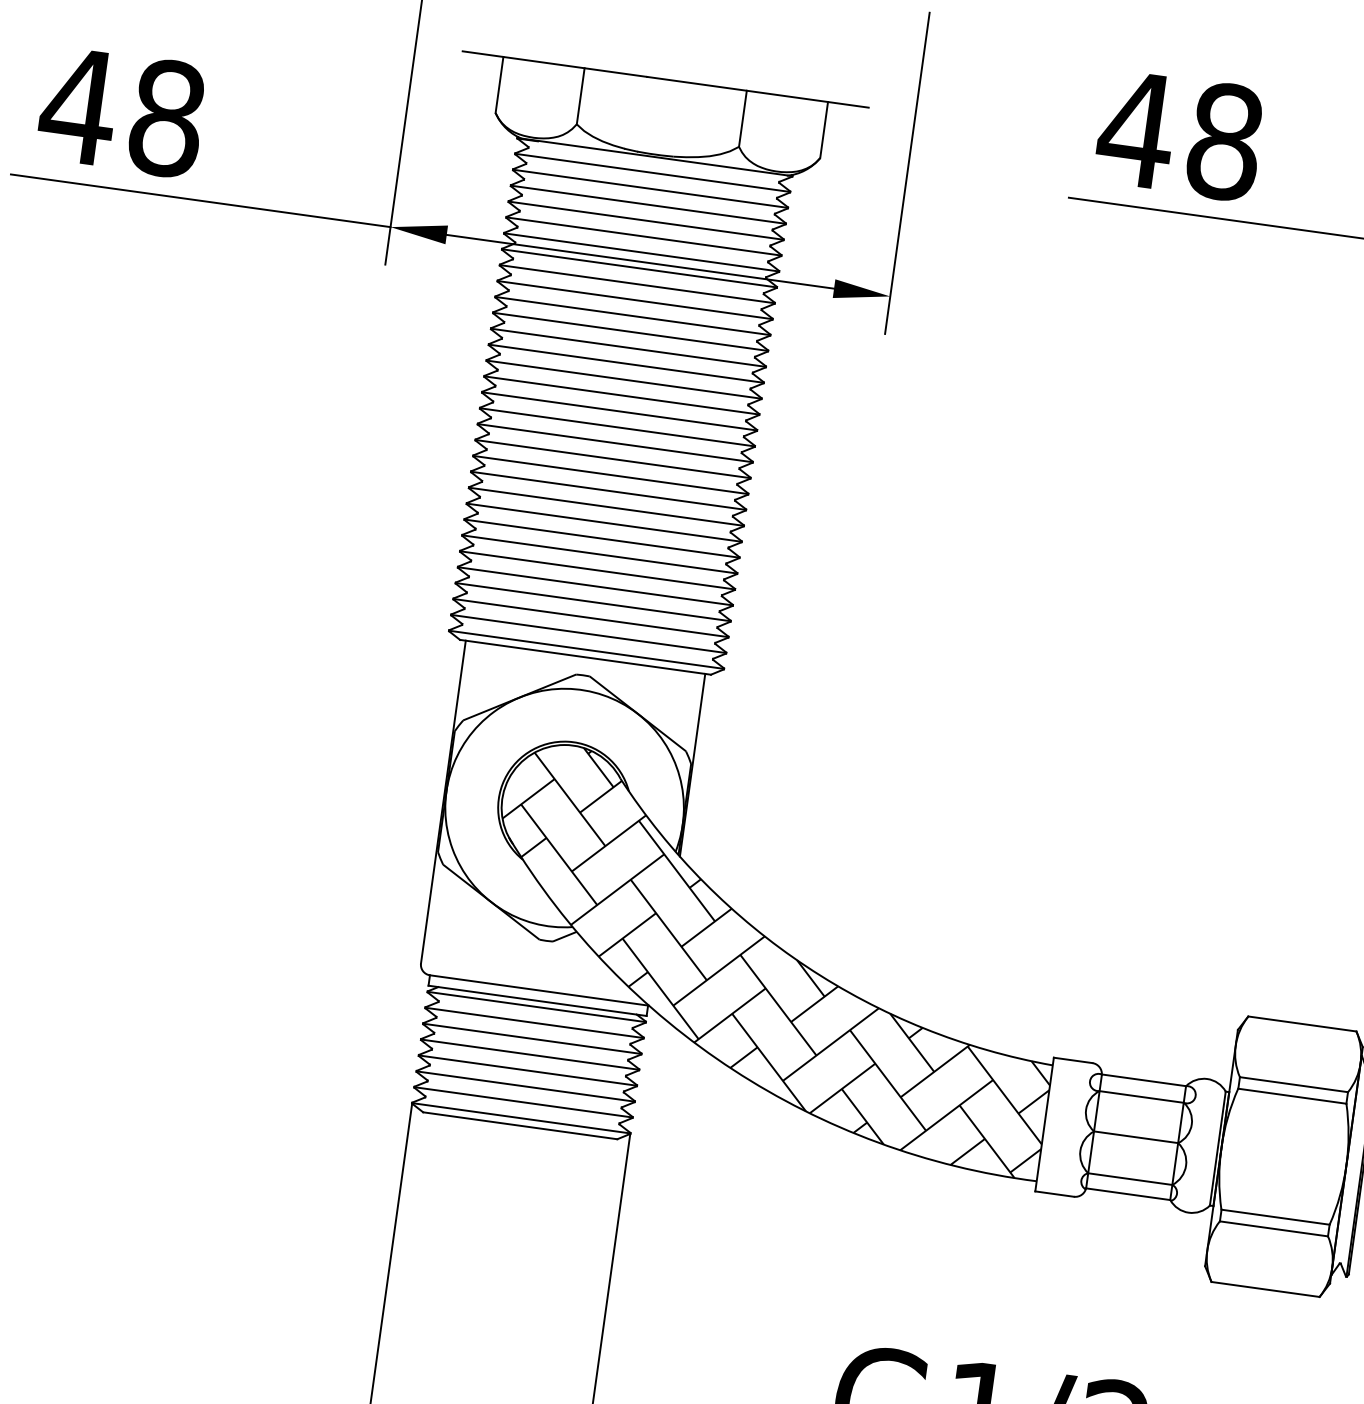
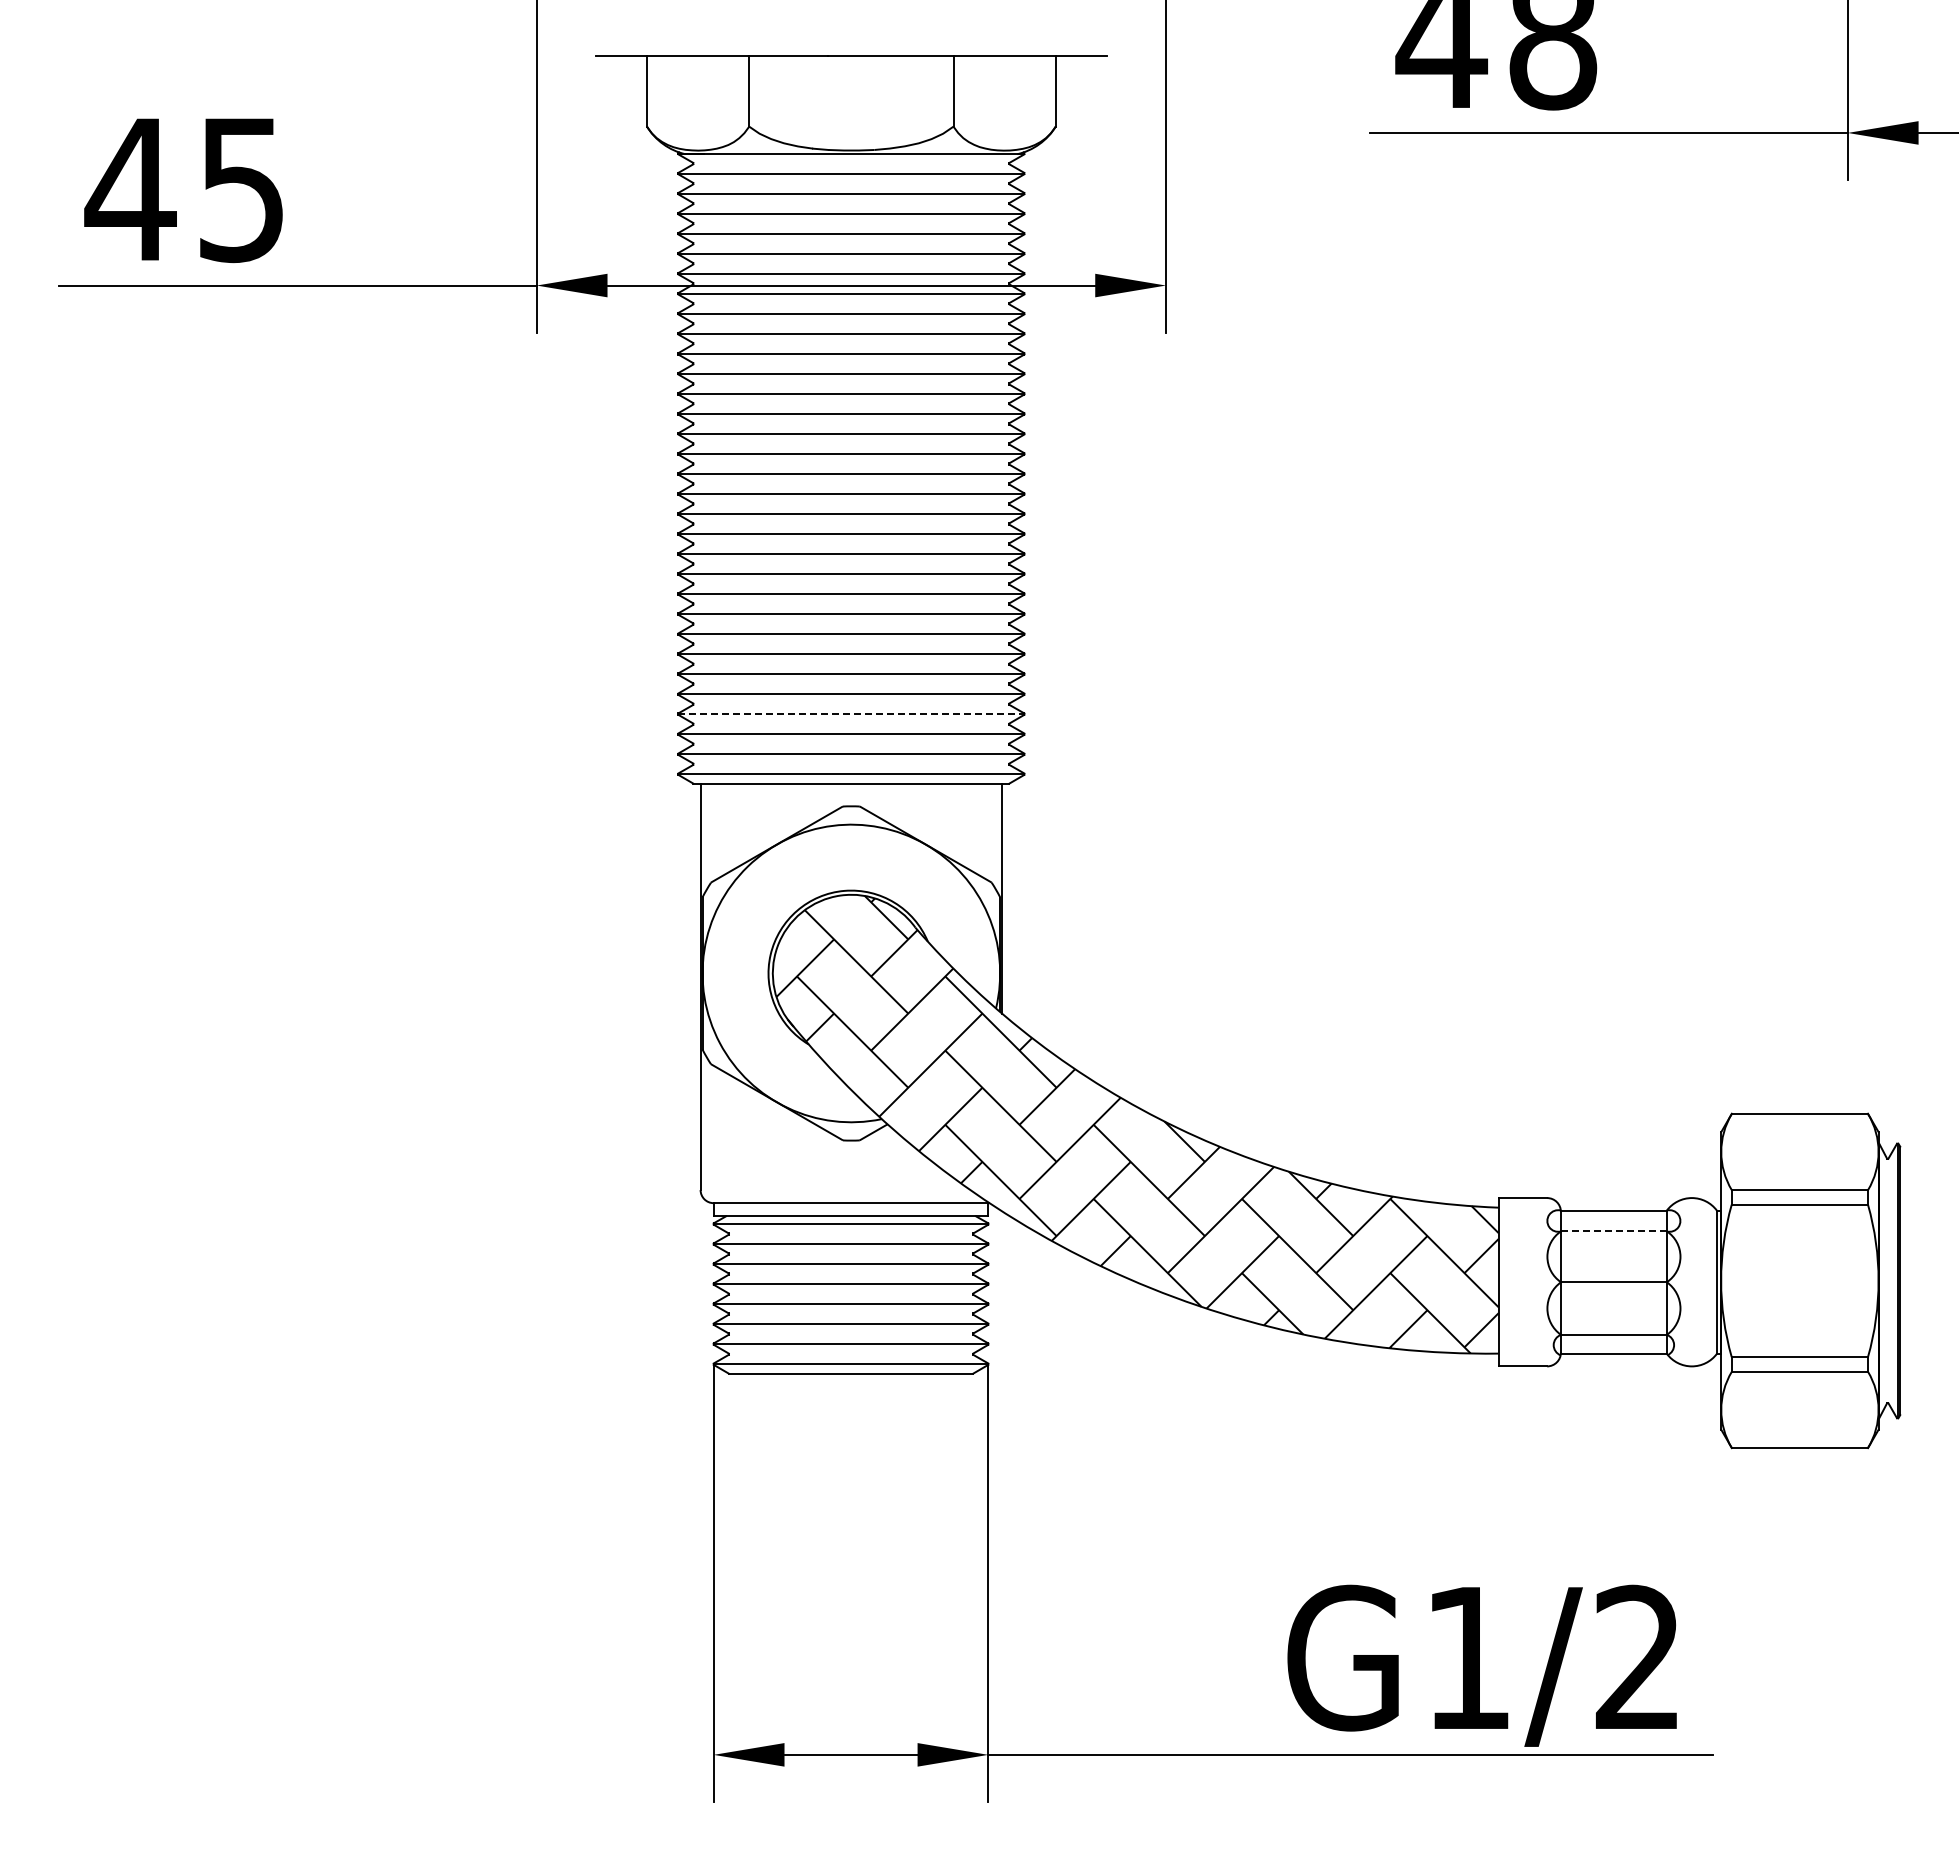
text: (166, 118) -> (241, 189), 48 -> 45
line: (593, 602) -> (851, 714), solid -> dashed
line: (1141, 1096) -> (1613, 1231), solid -> dashed

